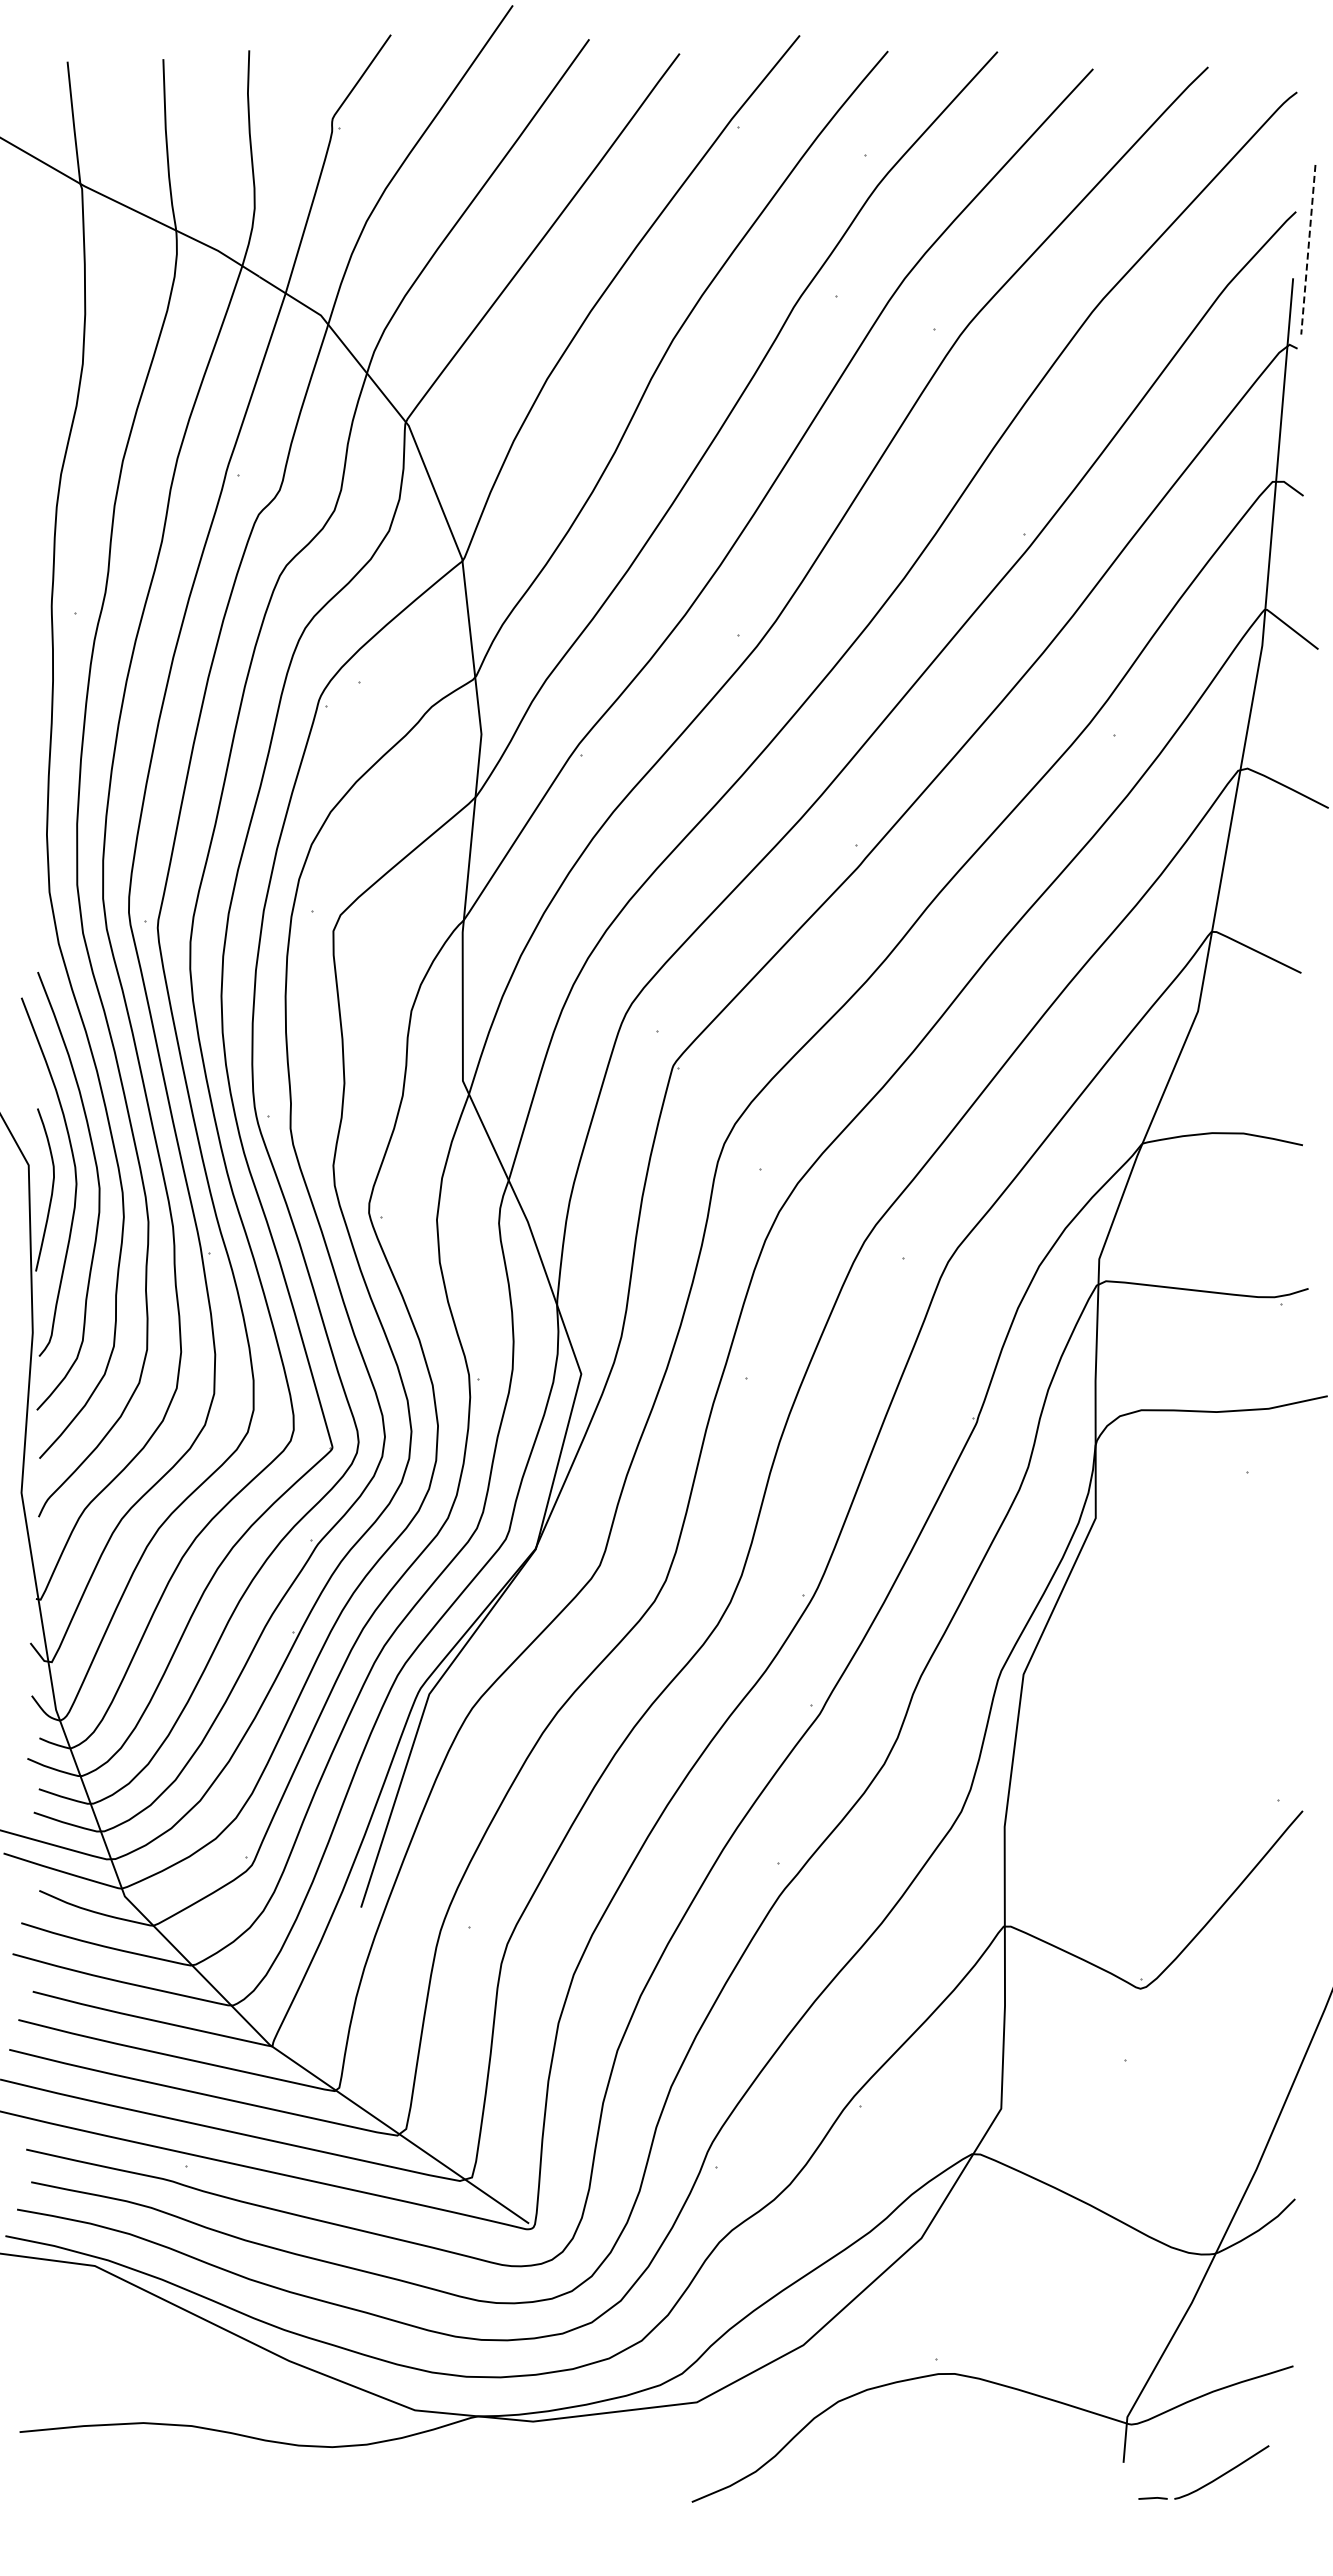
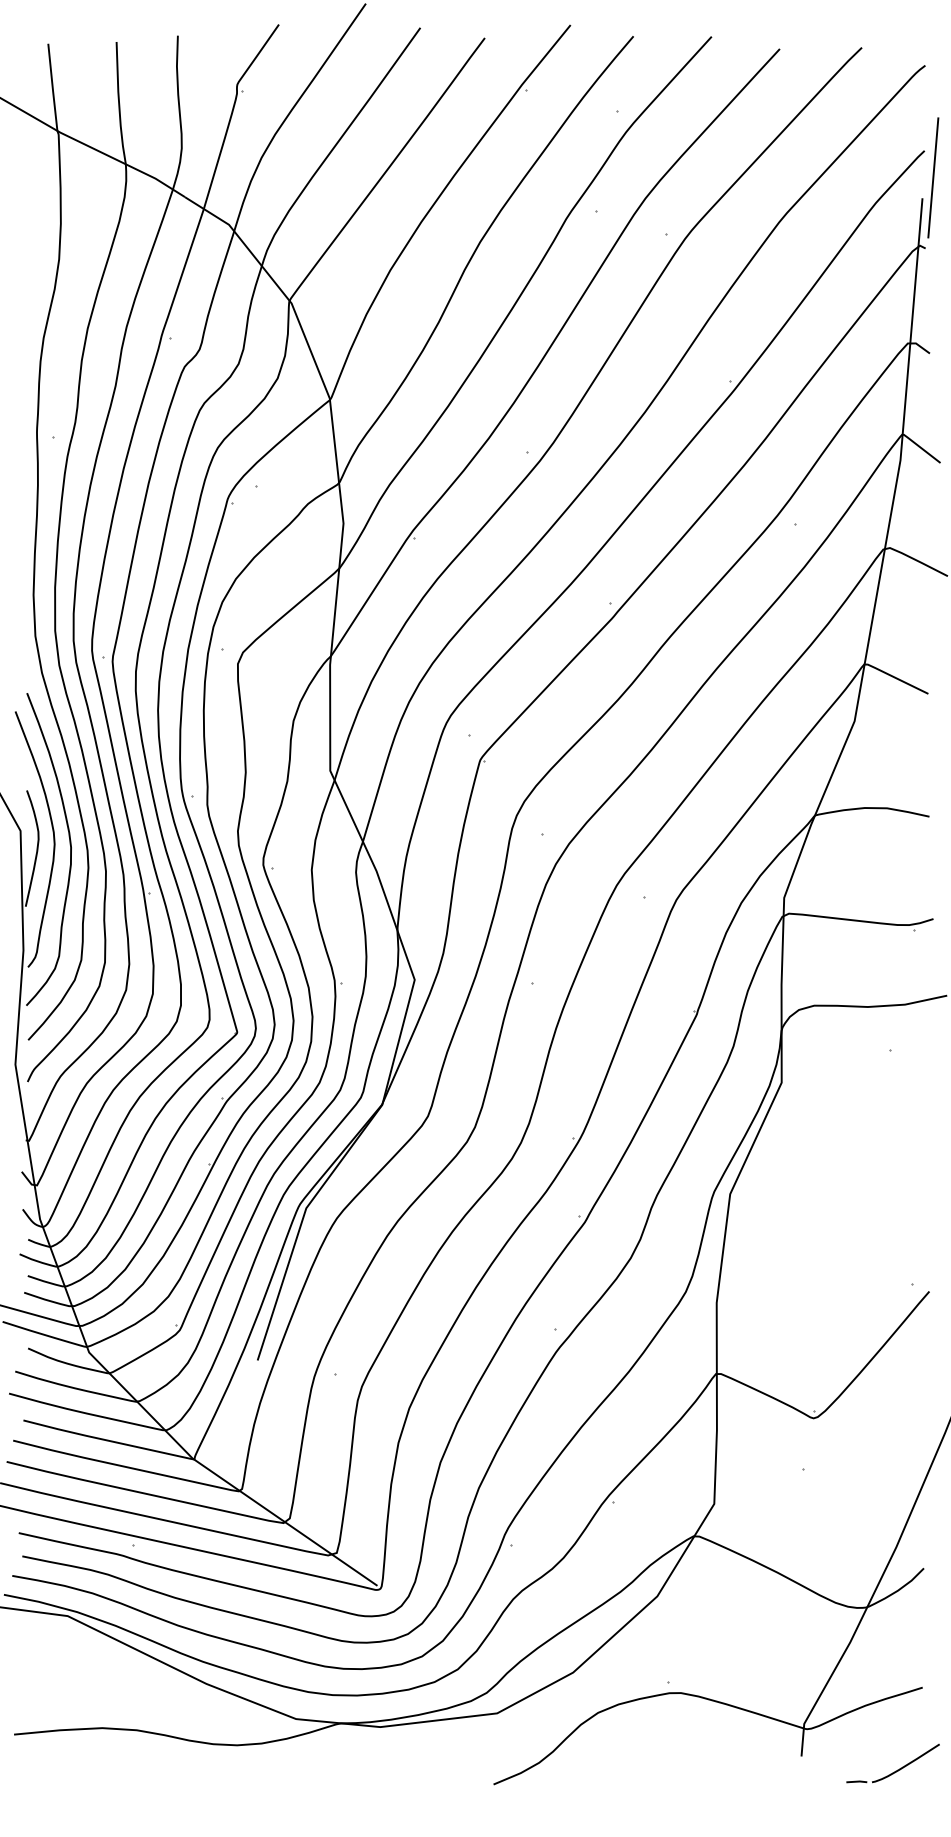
line: (1308, 250) -> (933, 178), dashed -> solid
part: (1208, 2482) -> (896, 1770), moved

